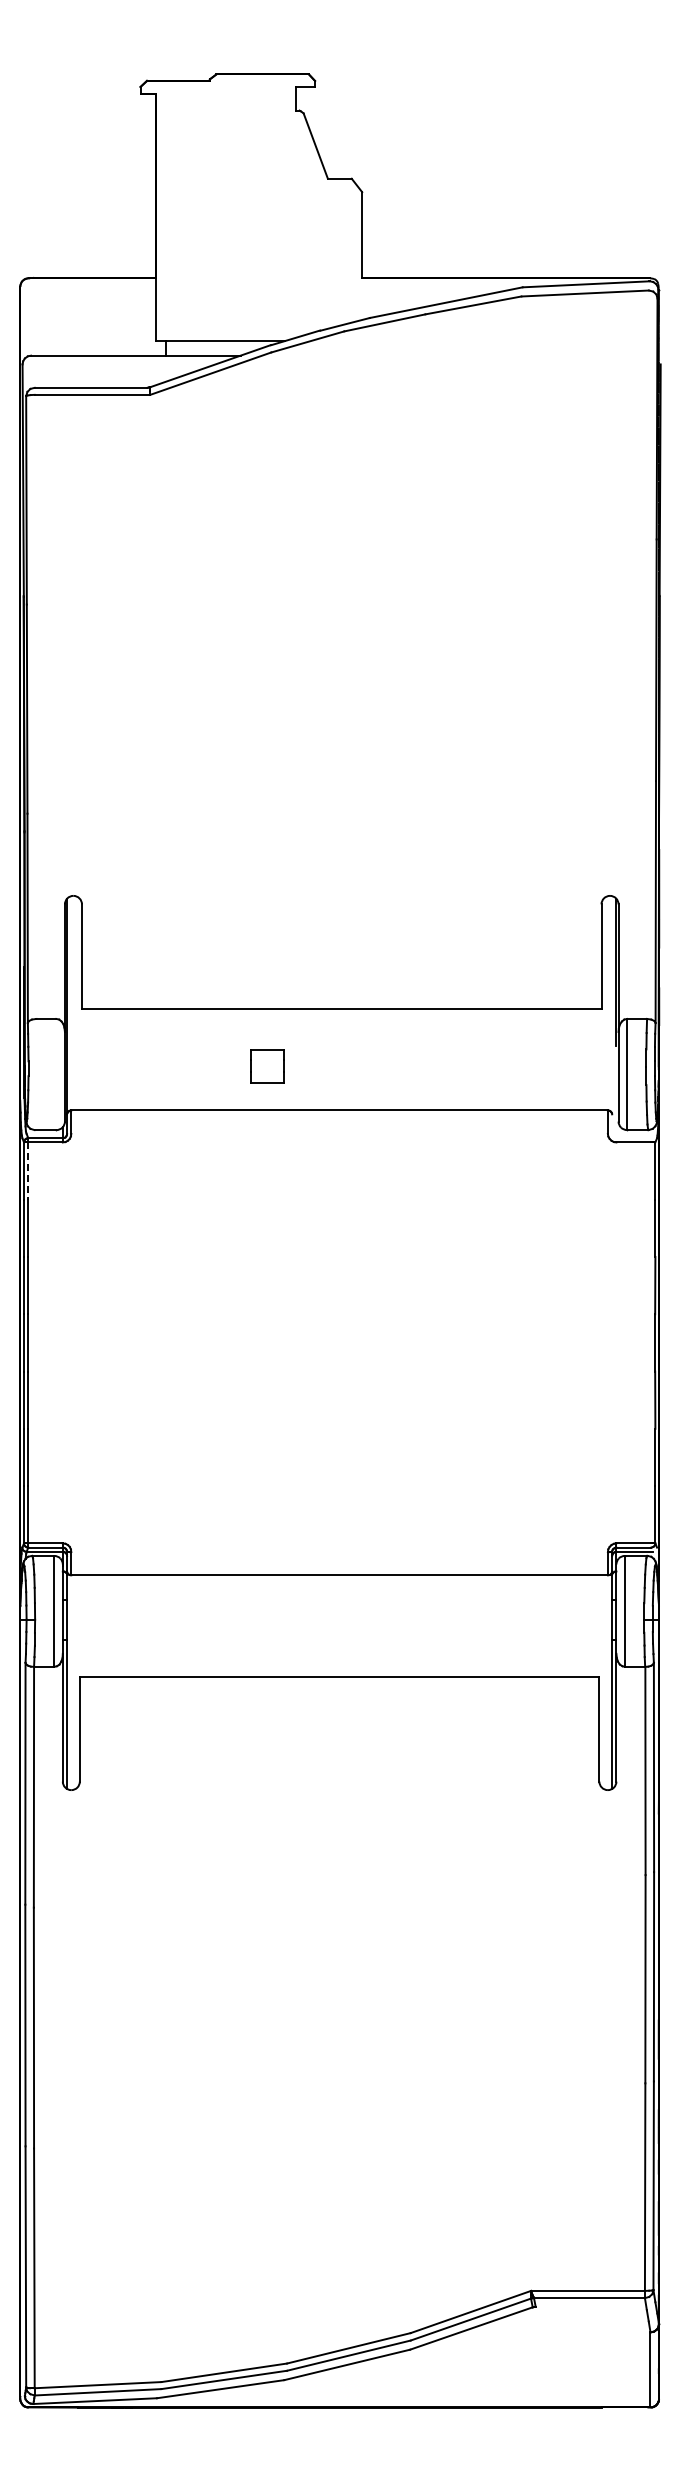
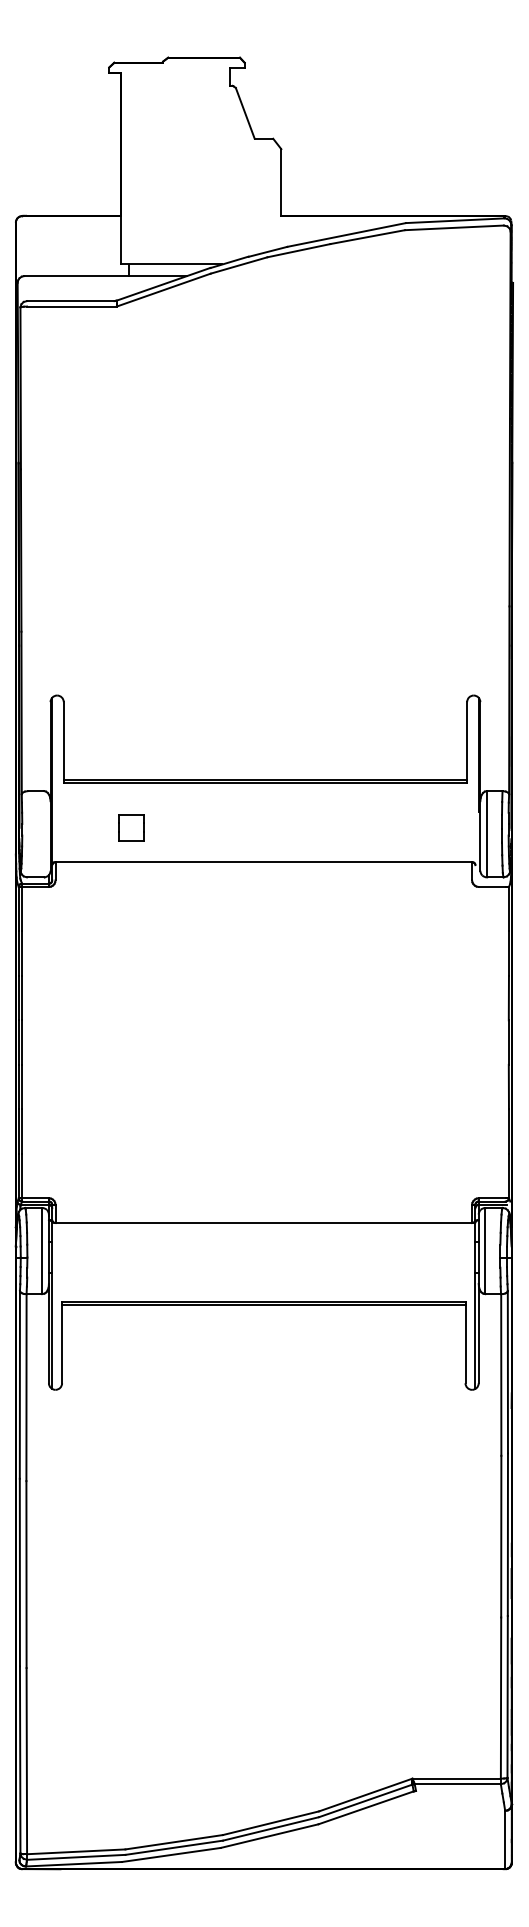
line: (341, 1004) -> (265, 779), added
part: (267, 1066) -> (131, 828), moved
line: (28, 1171) -> (22, 909), dashed -> solid
line: (339, 1681) -> (263, 1305), added

